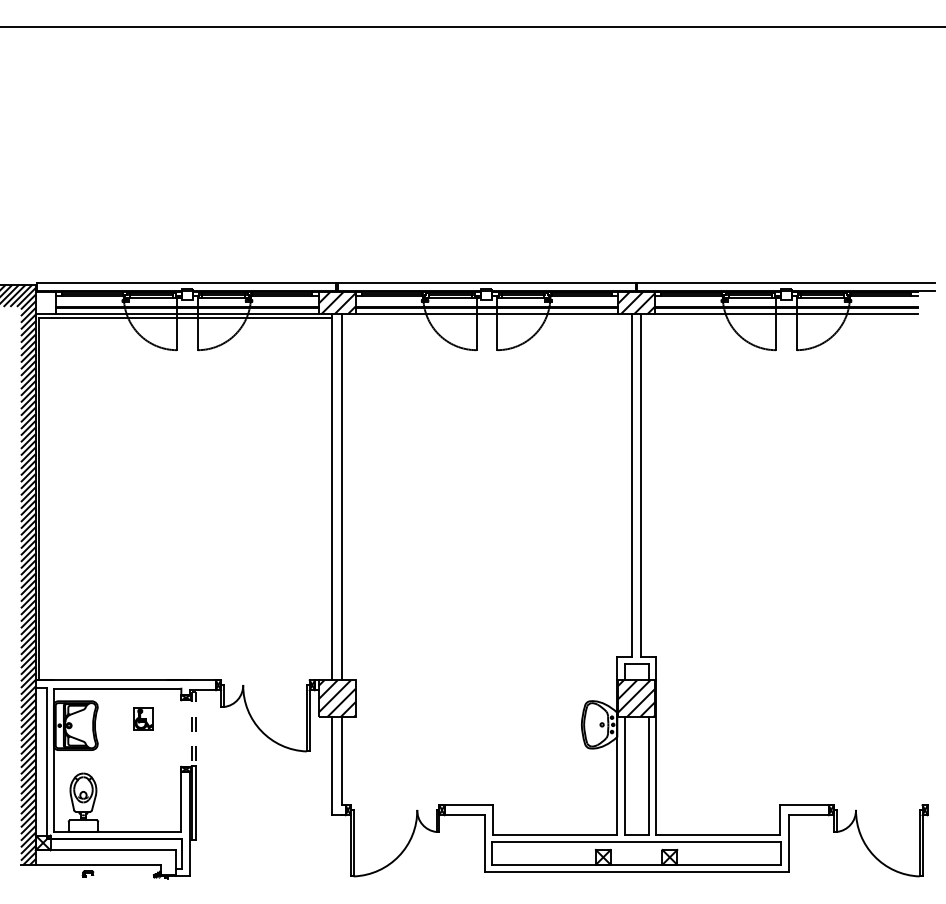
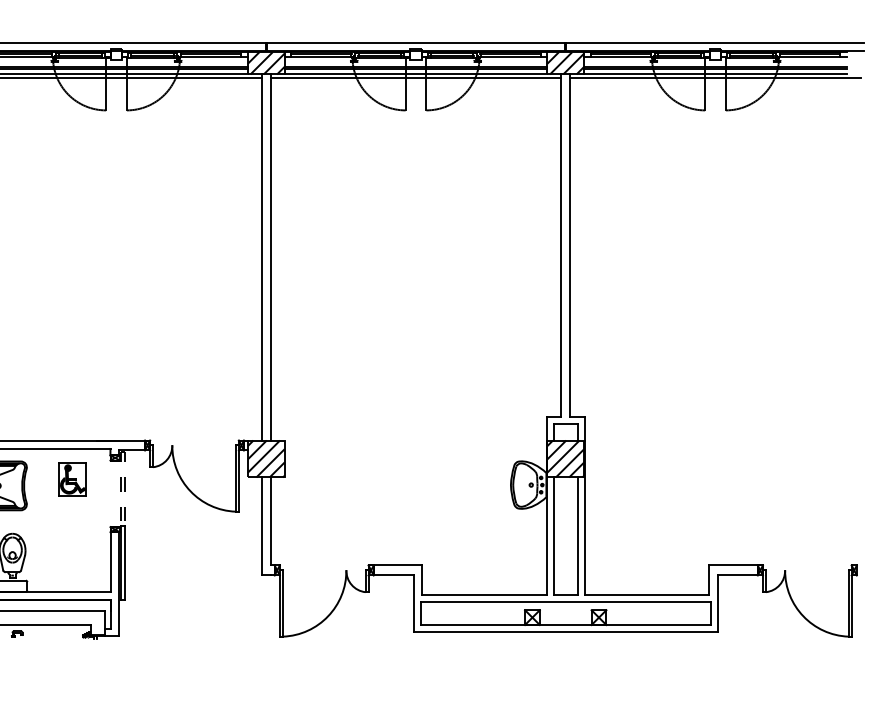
line: (486, 317) -> (415, 77), added
line: (786, 317) -> (715, 77), added
part: (143, 718) -> (72, 478), size x1.43

